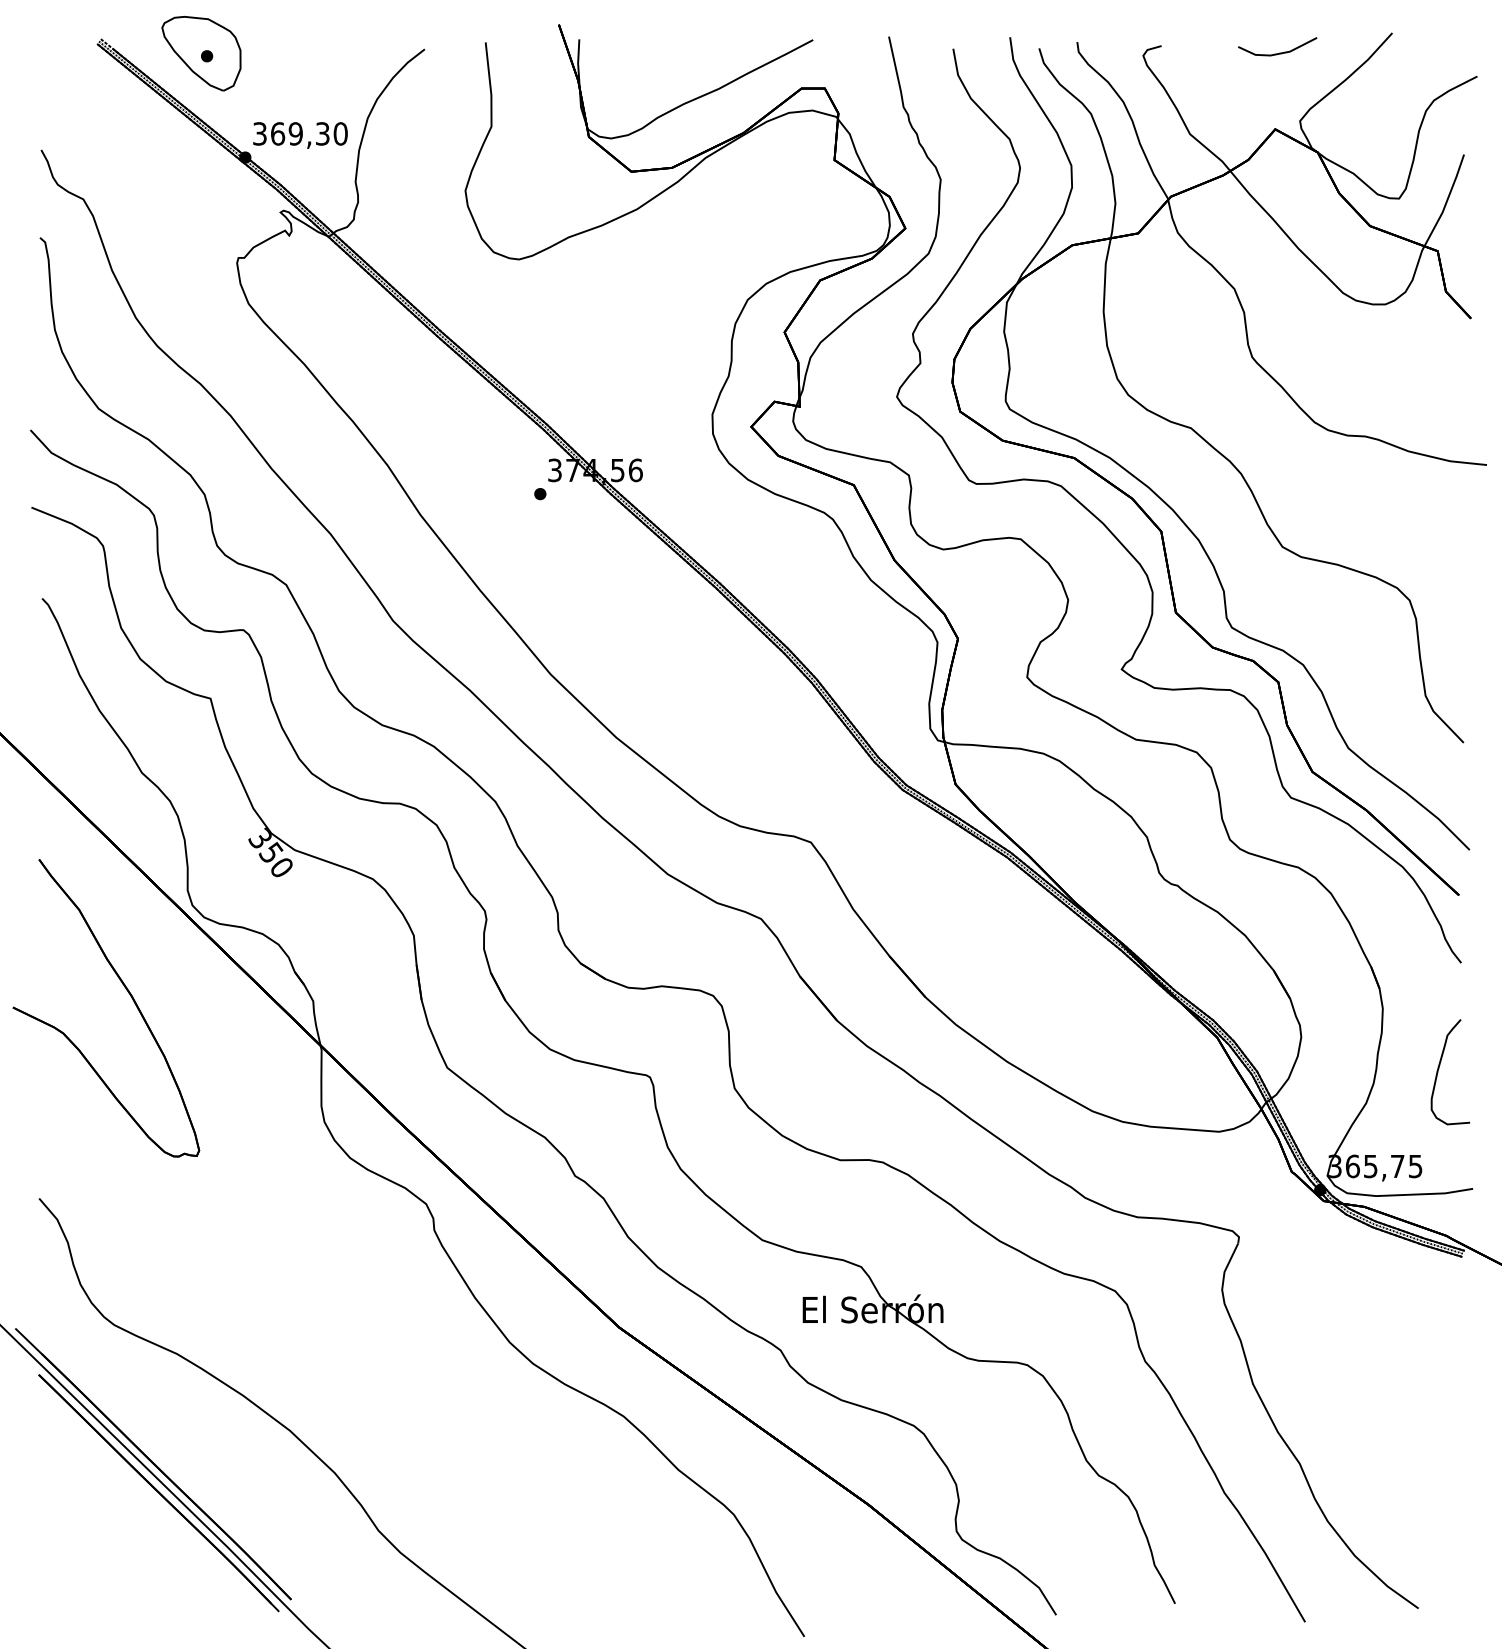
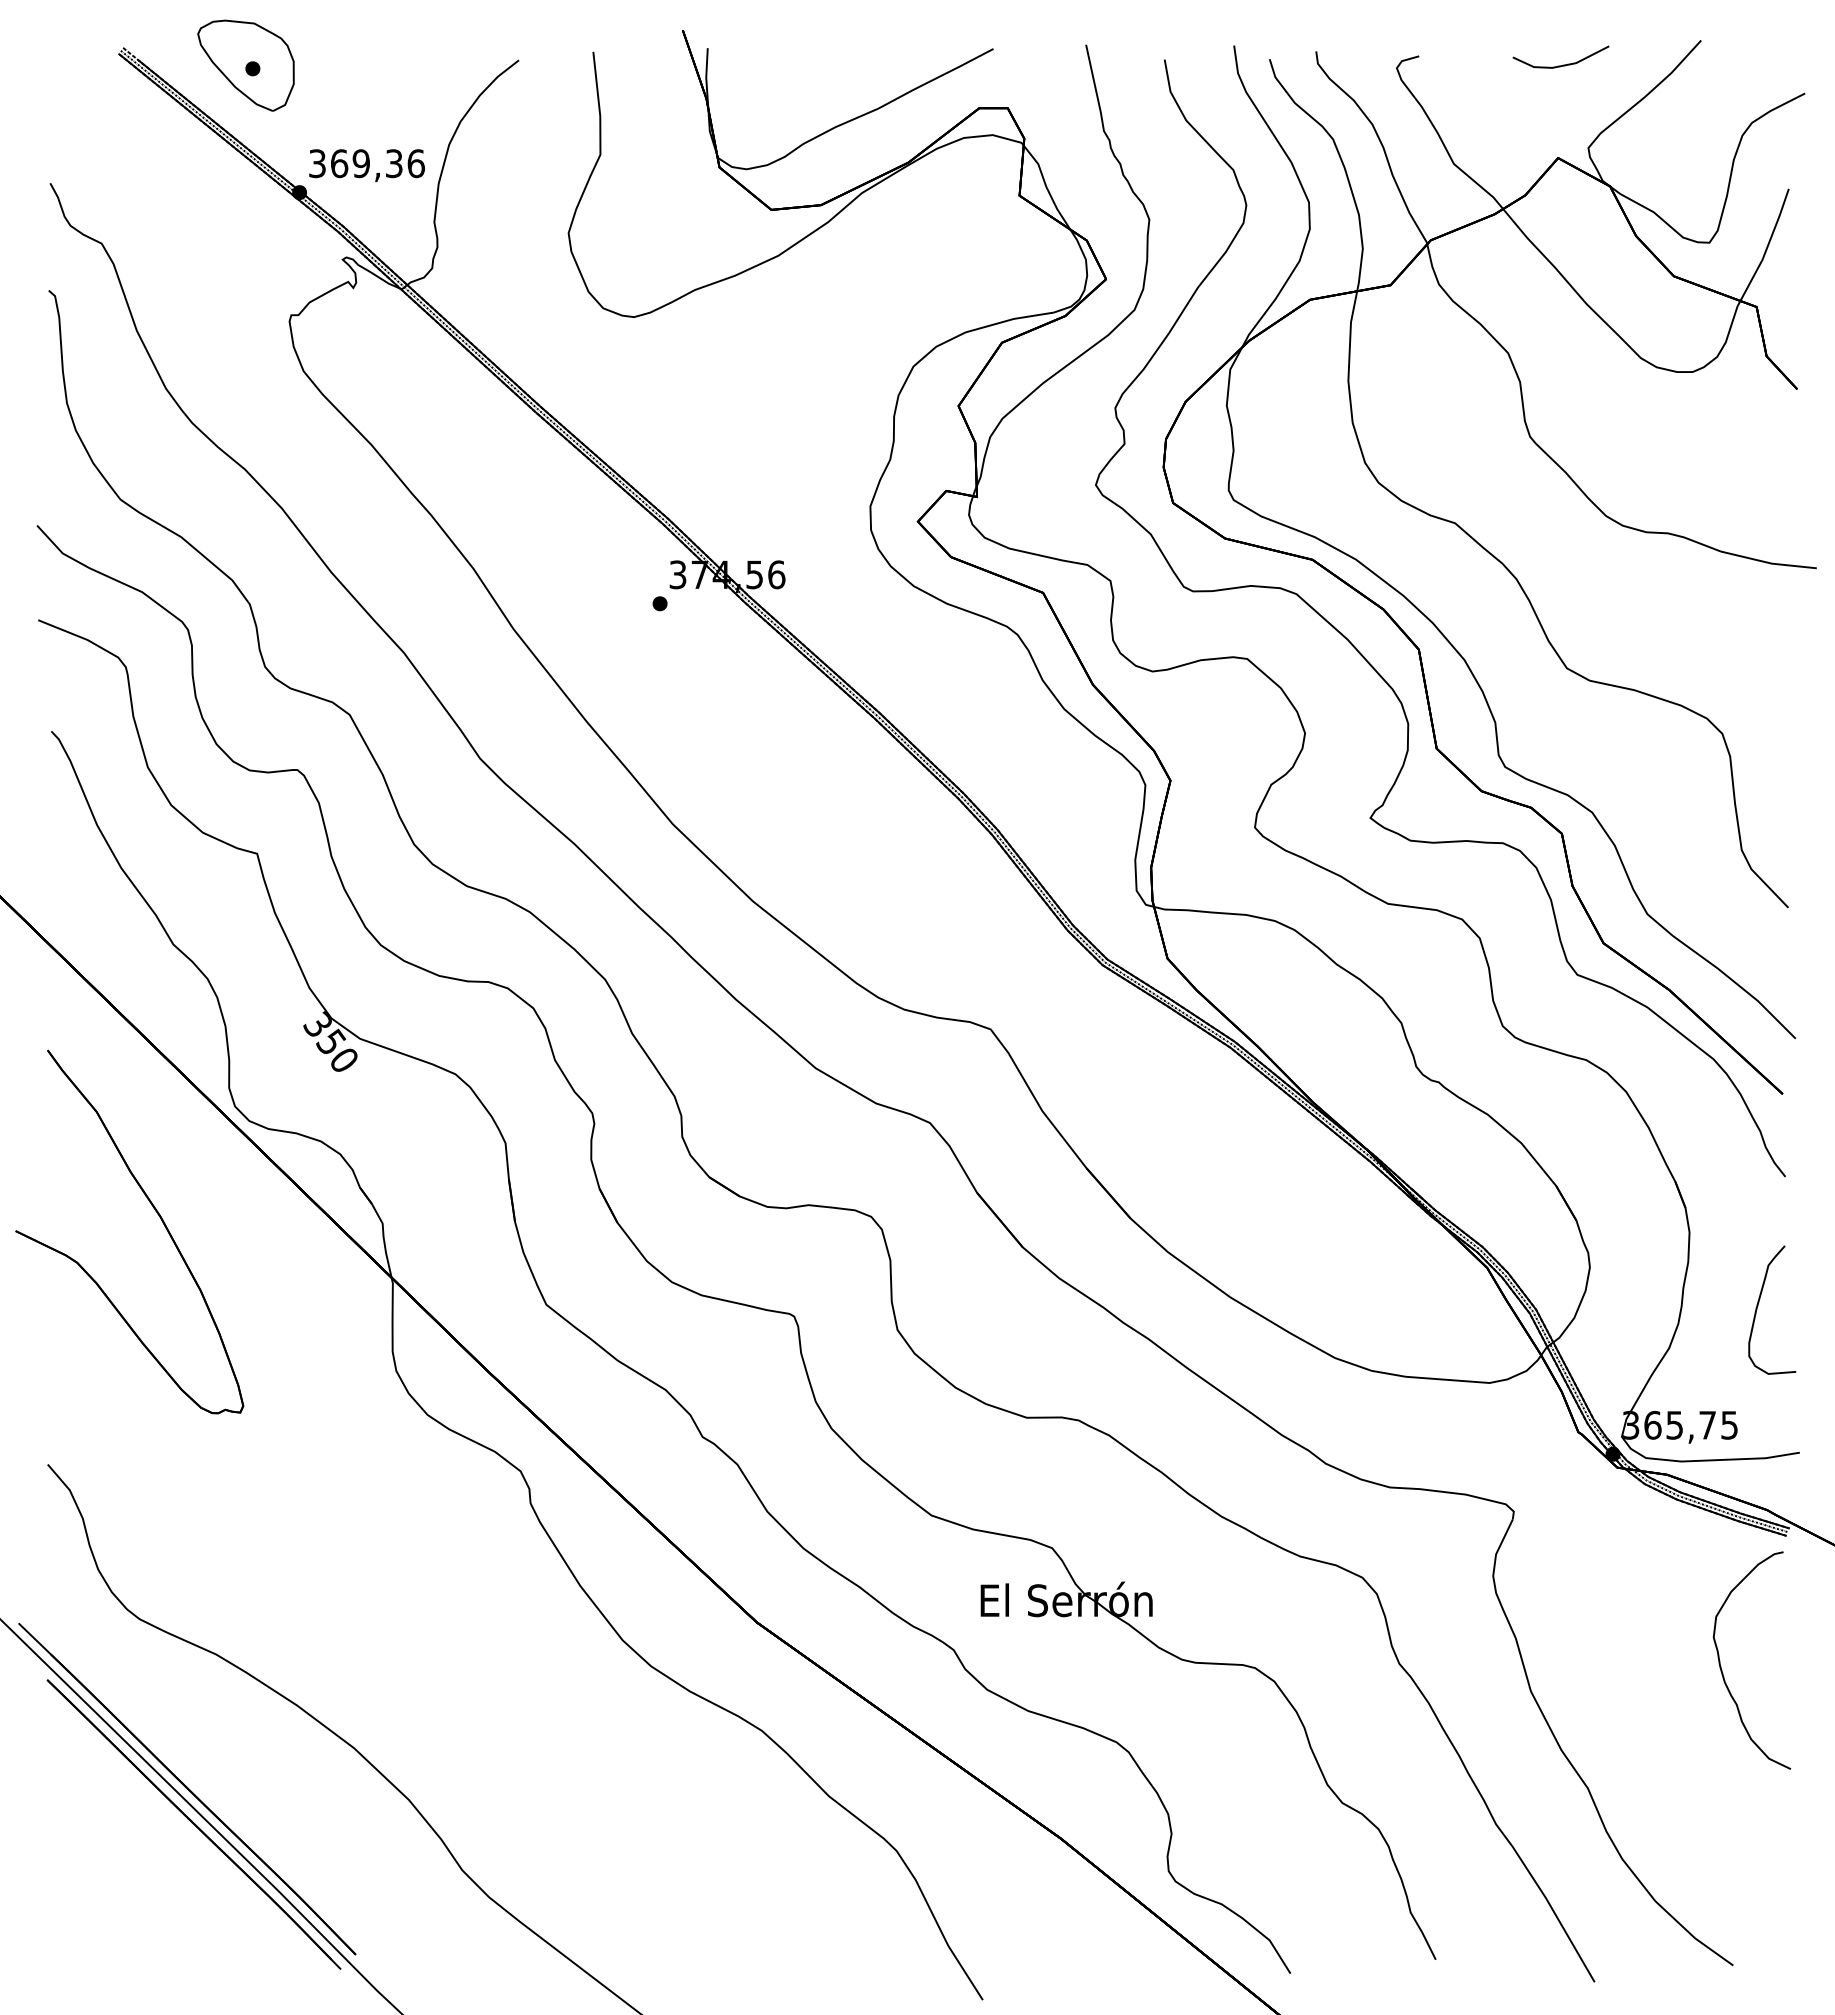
text: (340, 133) -> (415, 163), 369,30 -> 369,36
curve: (1409, 1366) -> (1722, 1669), added

